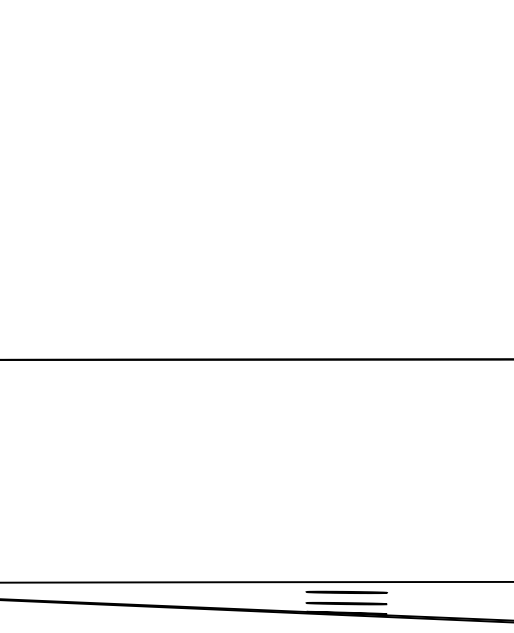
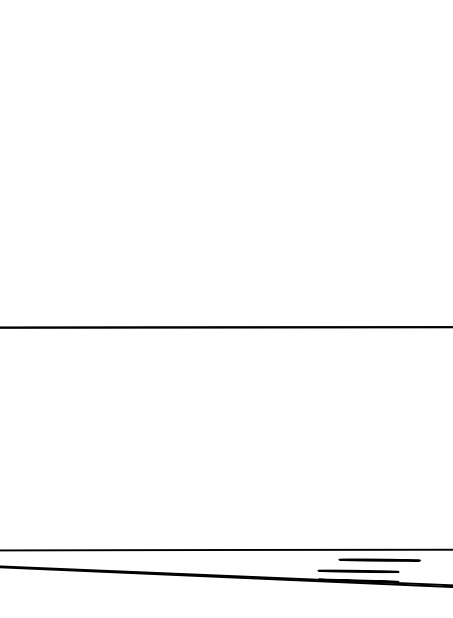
line: (346, 591) -> (379, 559), moved

